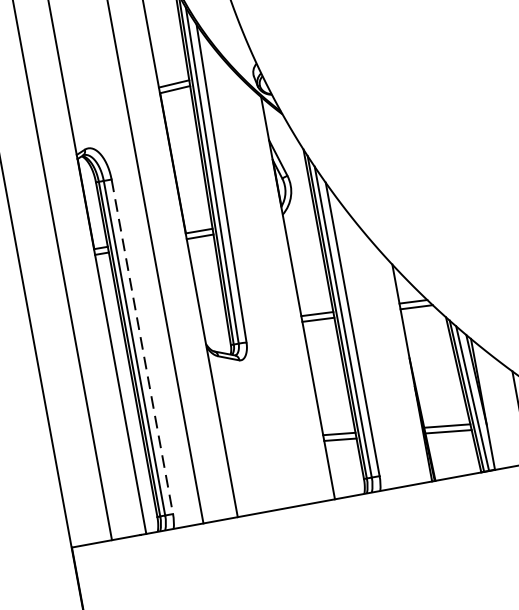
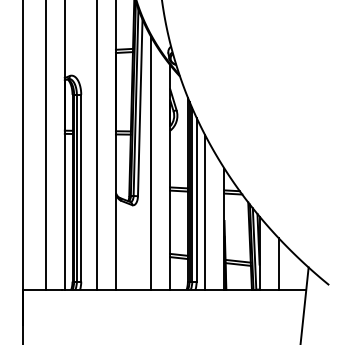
line: (259, 277) -> (151, 162), added
line: (142, 347) -> (81, 188), dashed -> solid
line: (372, 349) -> (205, 212), added

